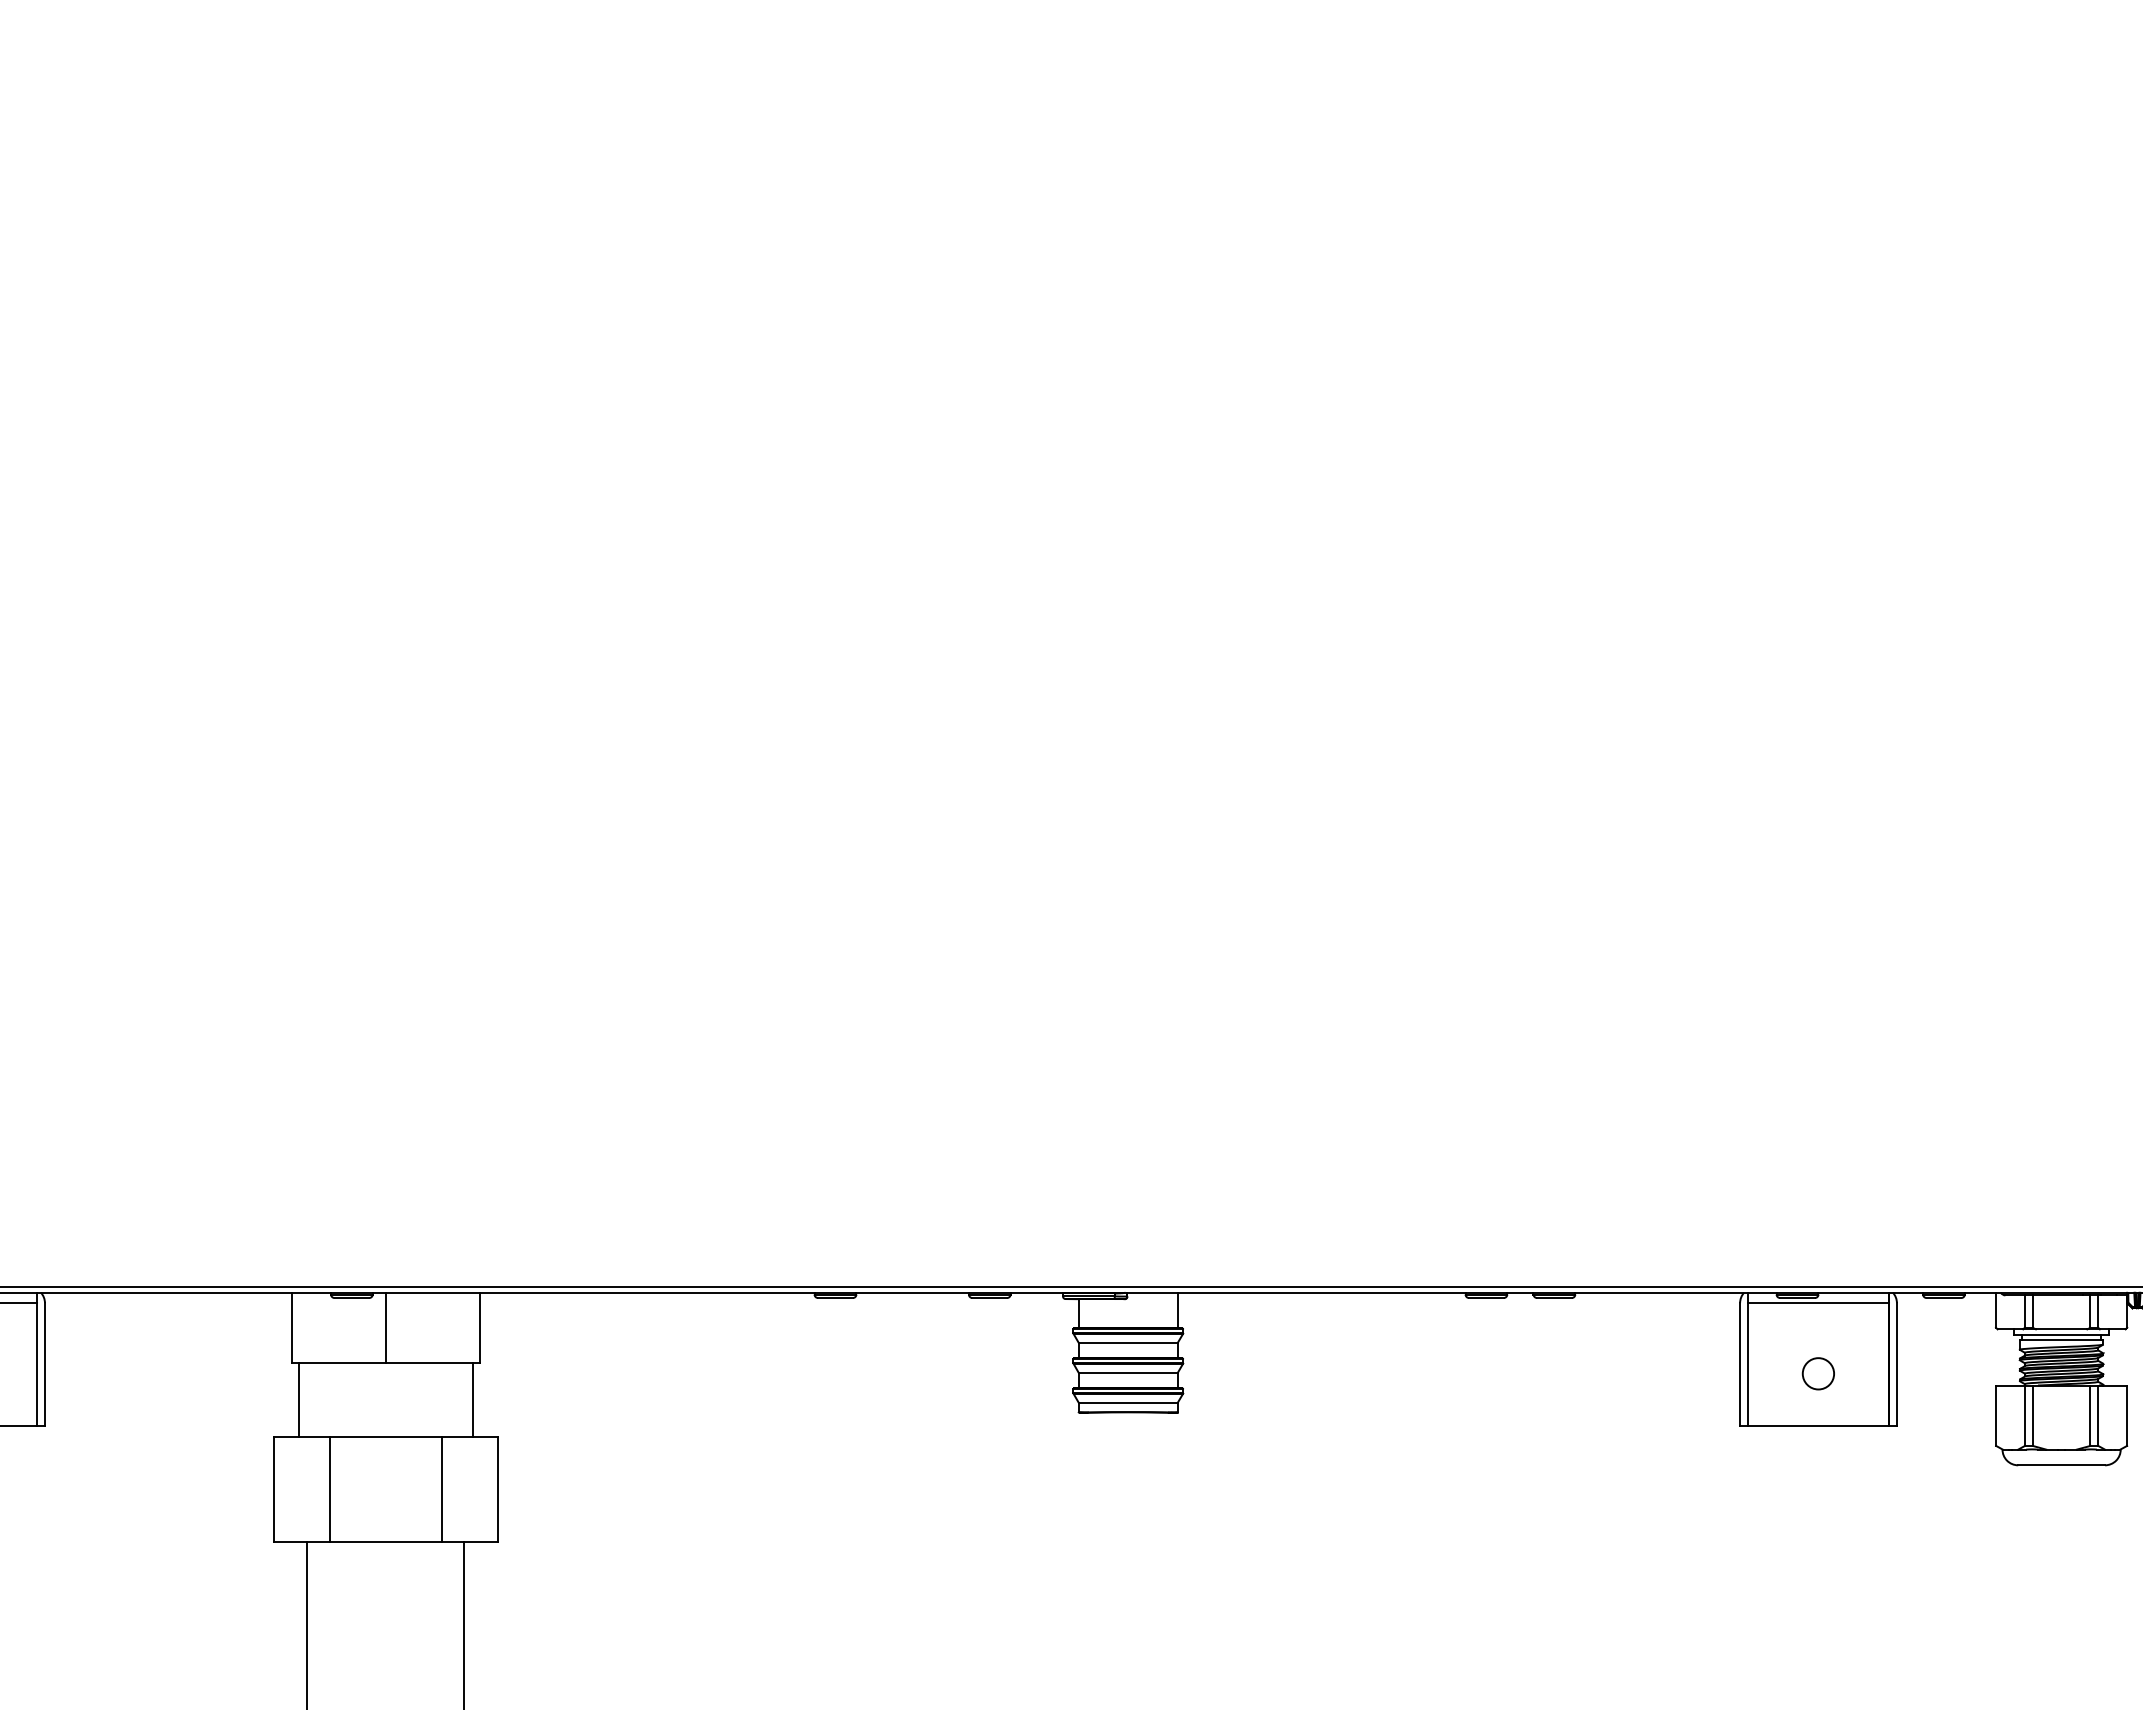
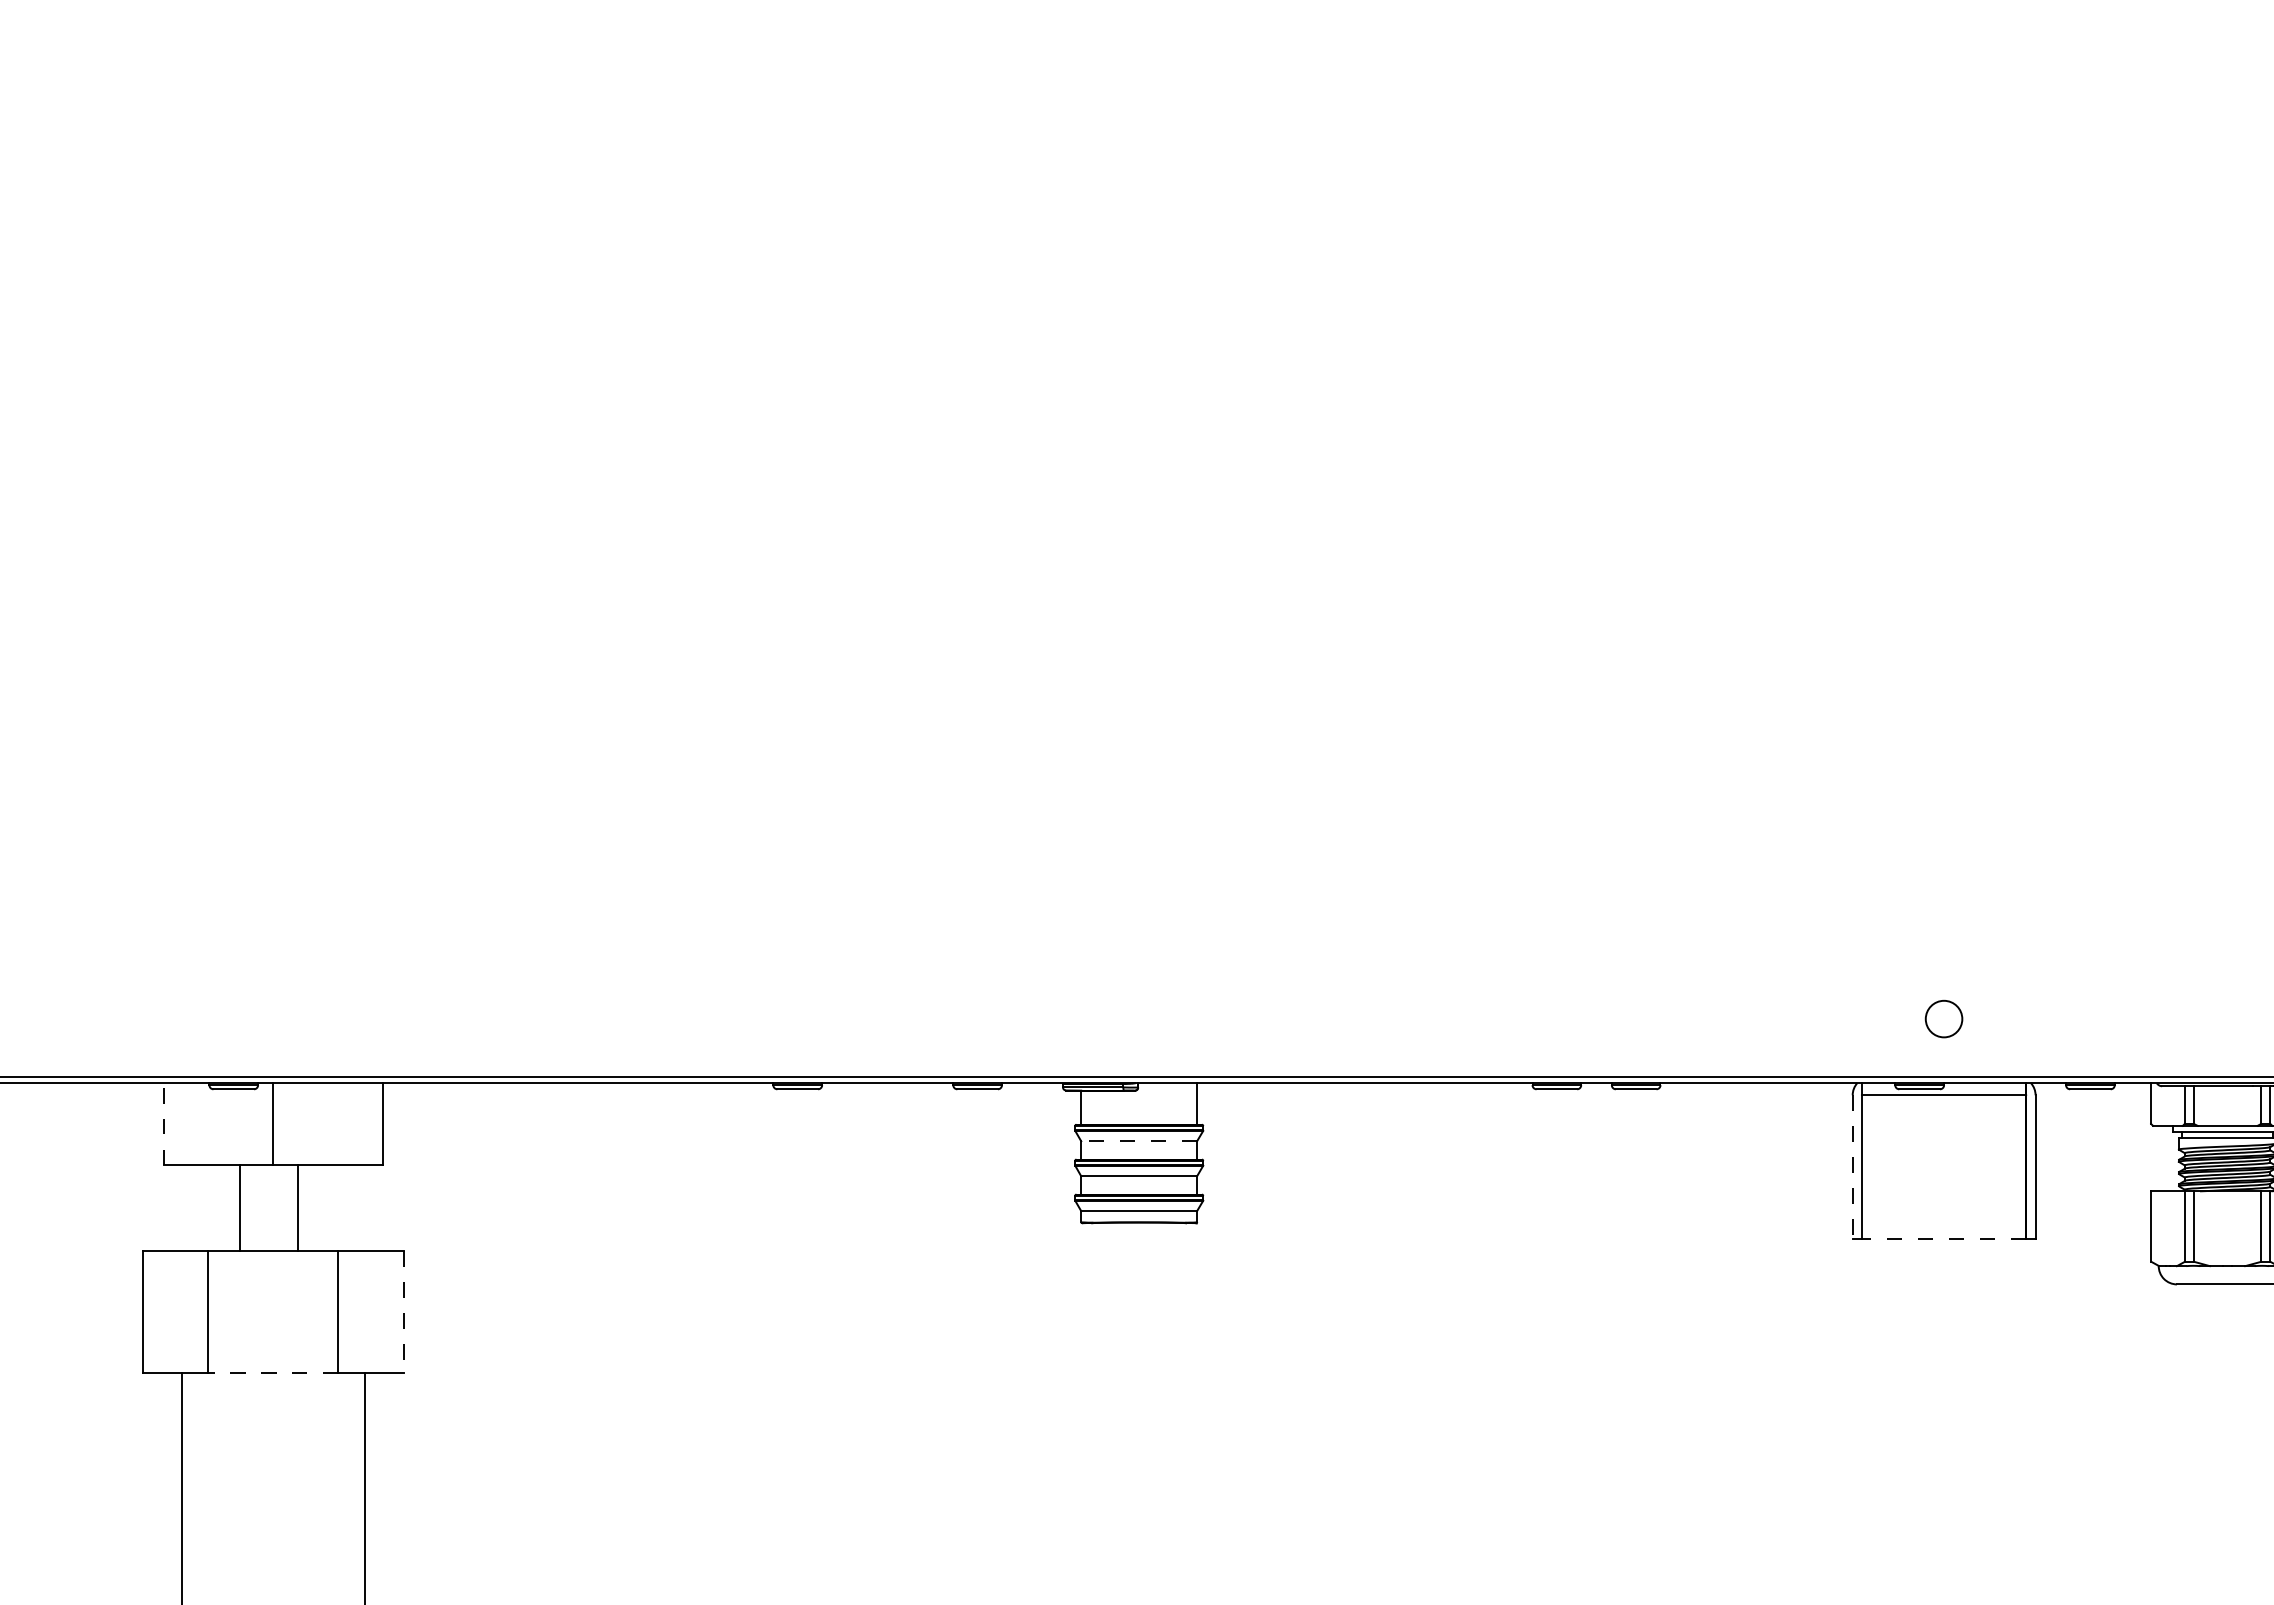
line: (291, 1327) -> (163, 1123), solid -> dashed
line: (1128, 1342) -> (1139, 1141), solid -> dashed
line: (1740, 1365) -> (1853, 1167), solid -> dashed
circle: (1817, 1373) -> (1942, 1018), moved
line: (298, 1400) -> (239, 1208), moved
line: (472, 1400) -> (297, 1208), moved
line: (1818, 1426) -> (1944, 1239), solid -> dashed
line: (497, 1489) -> (403, 1312), solid -> dashed
line: (385, 1541) -> (272, 1373), solid -> dashed

